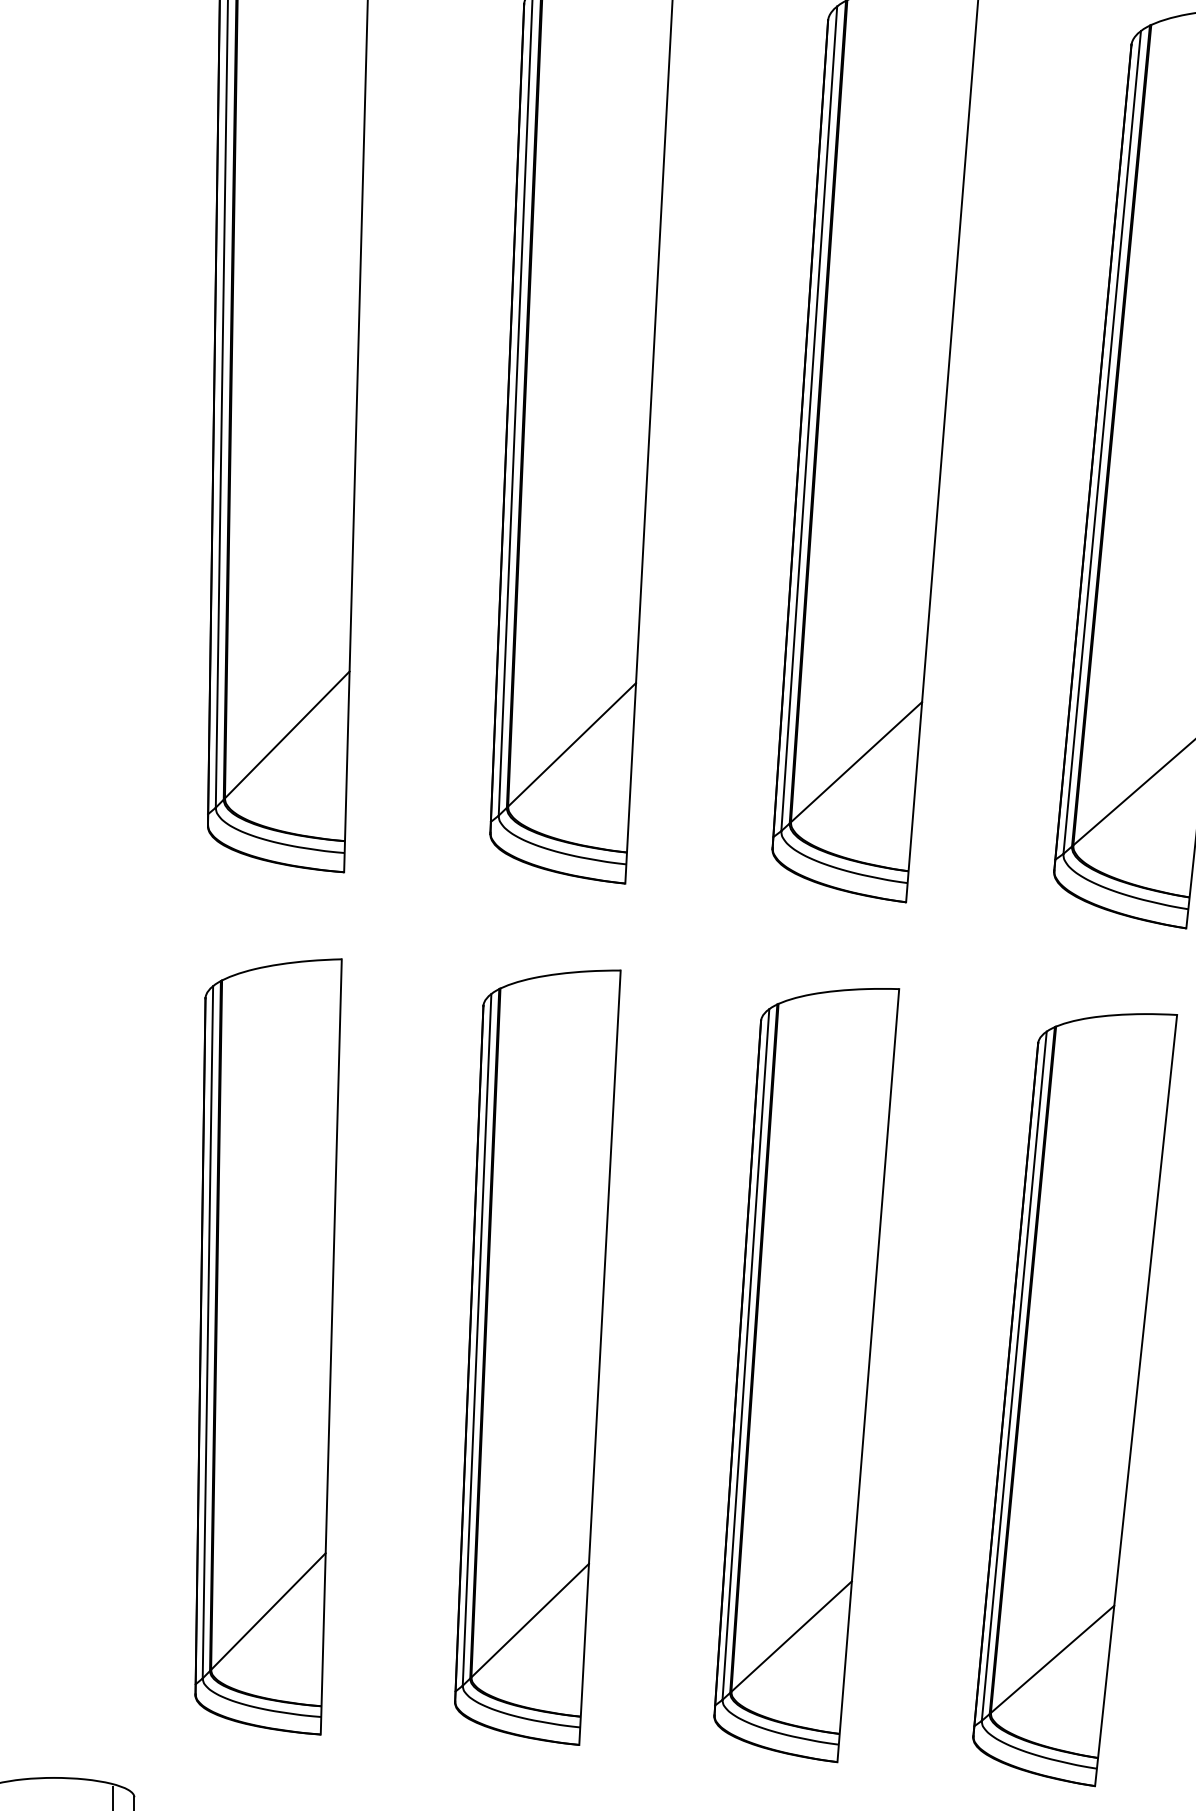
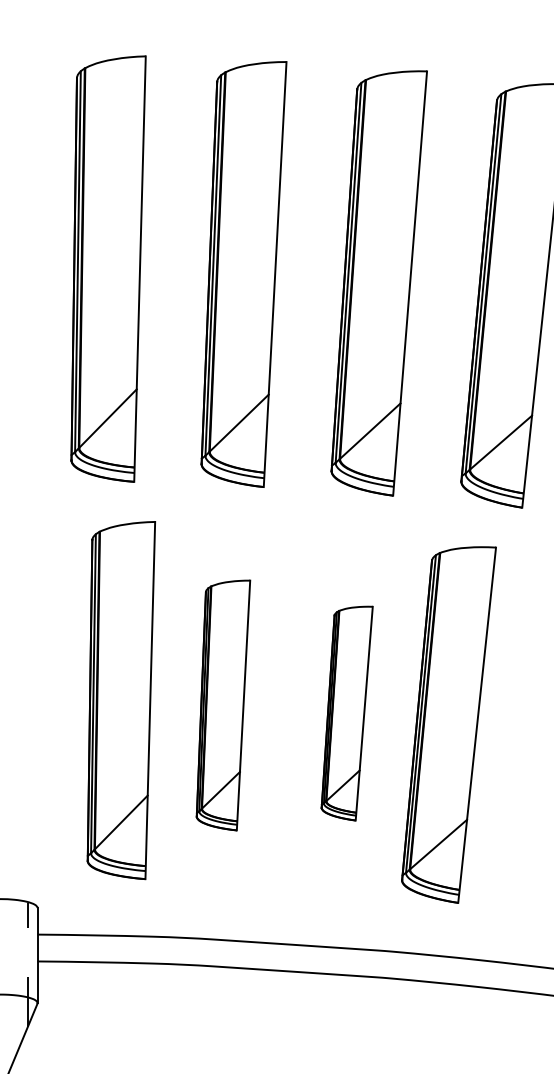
part: (268, 1346) -> (121, 700), moved
part: (537, 1357) -> (223, 705), size x0.7
part: (804, 1375) -> (346, 713), size x0.6
part: (1073, 1398) -> (448, 724), moved

